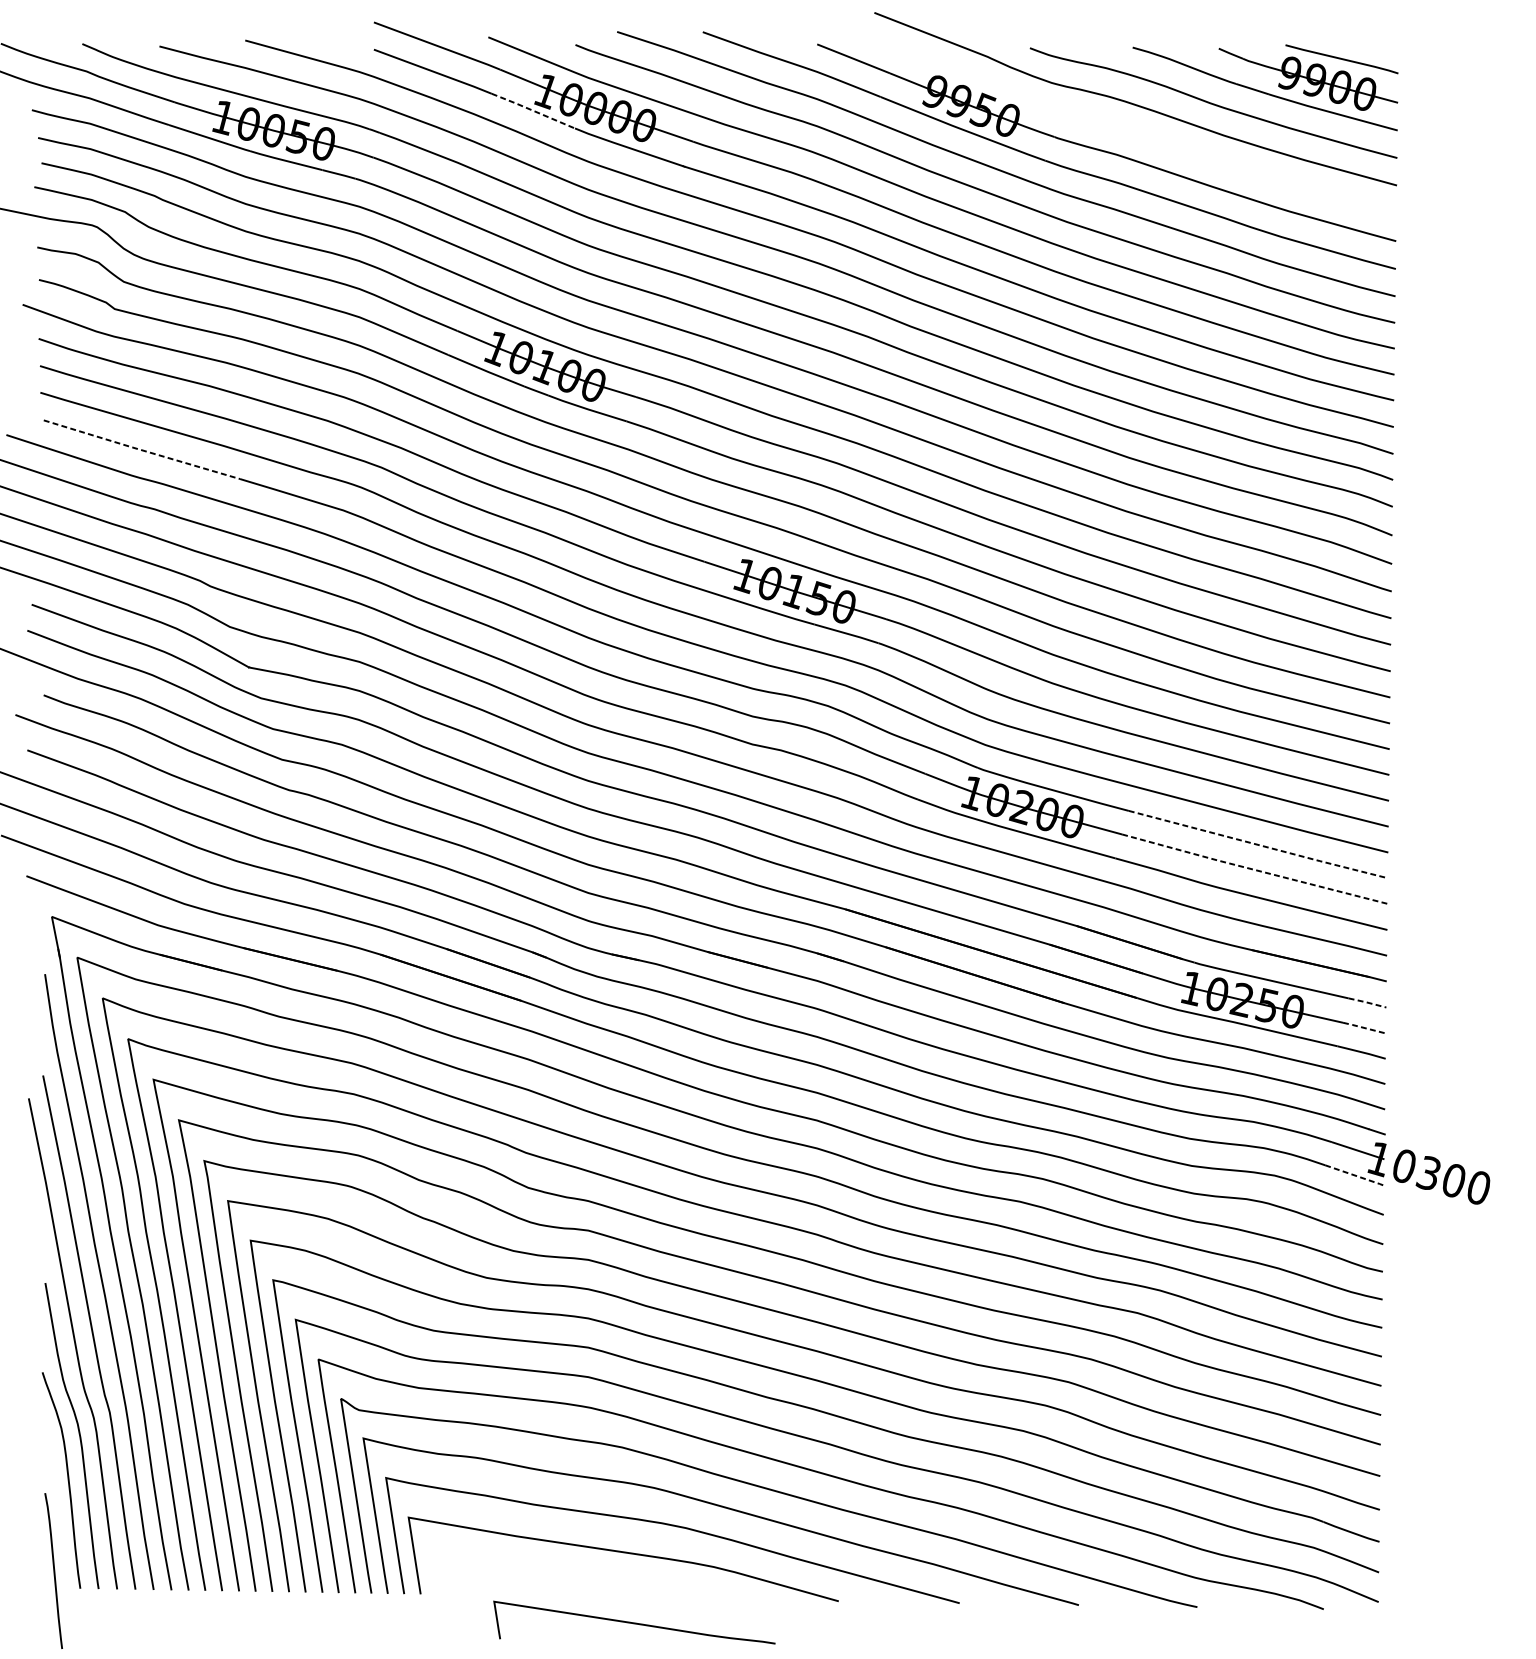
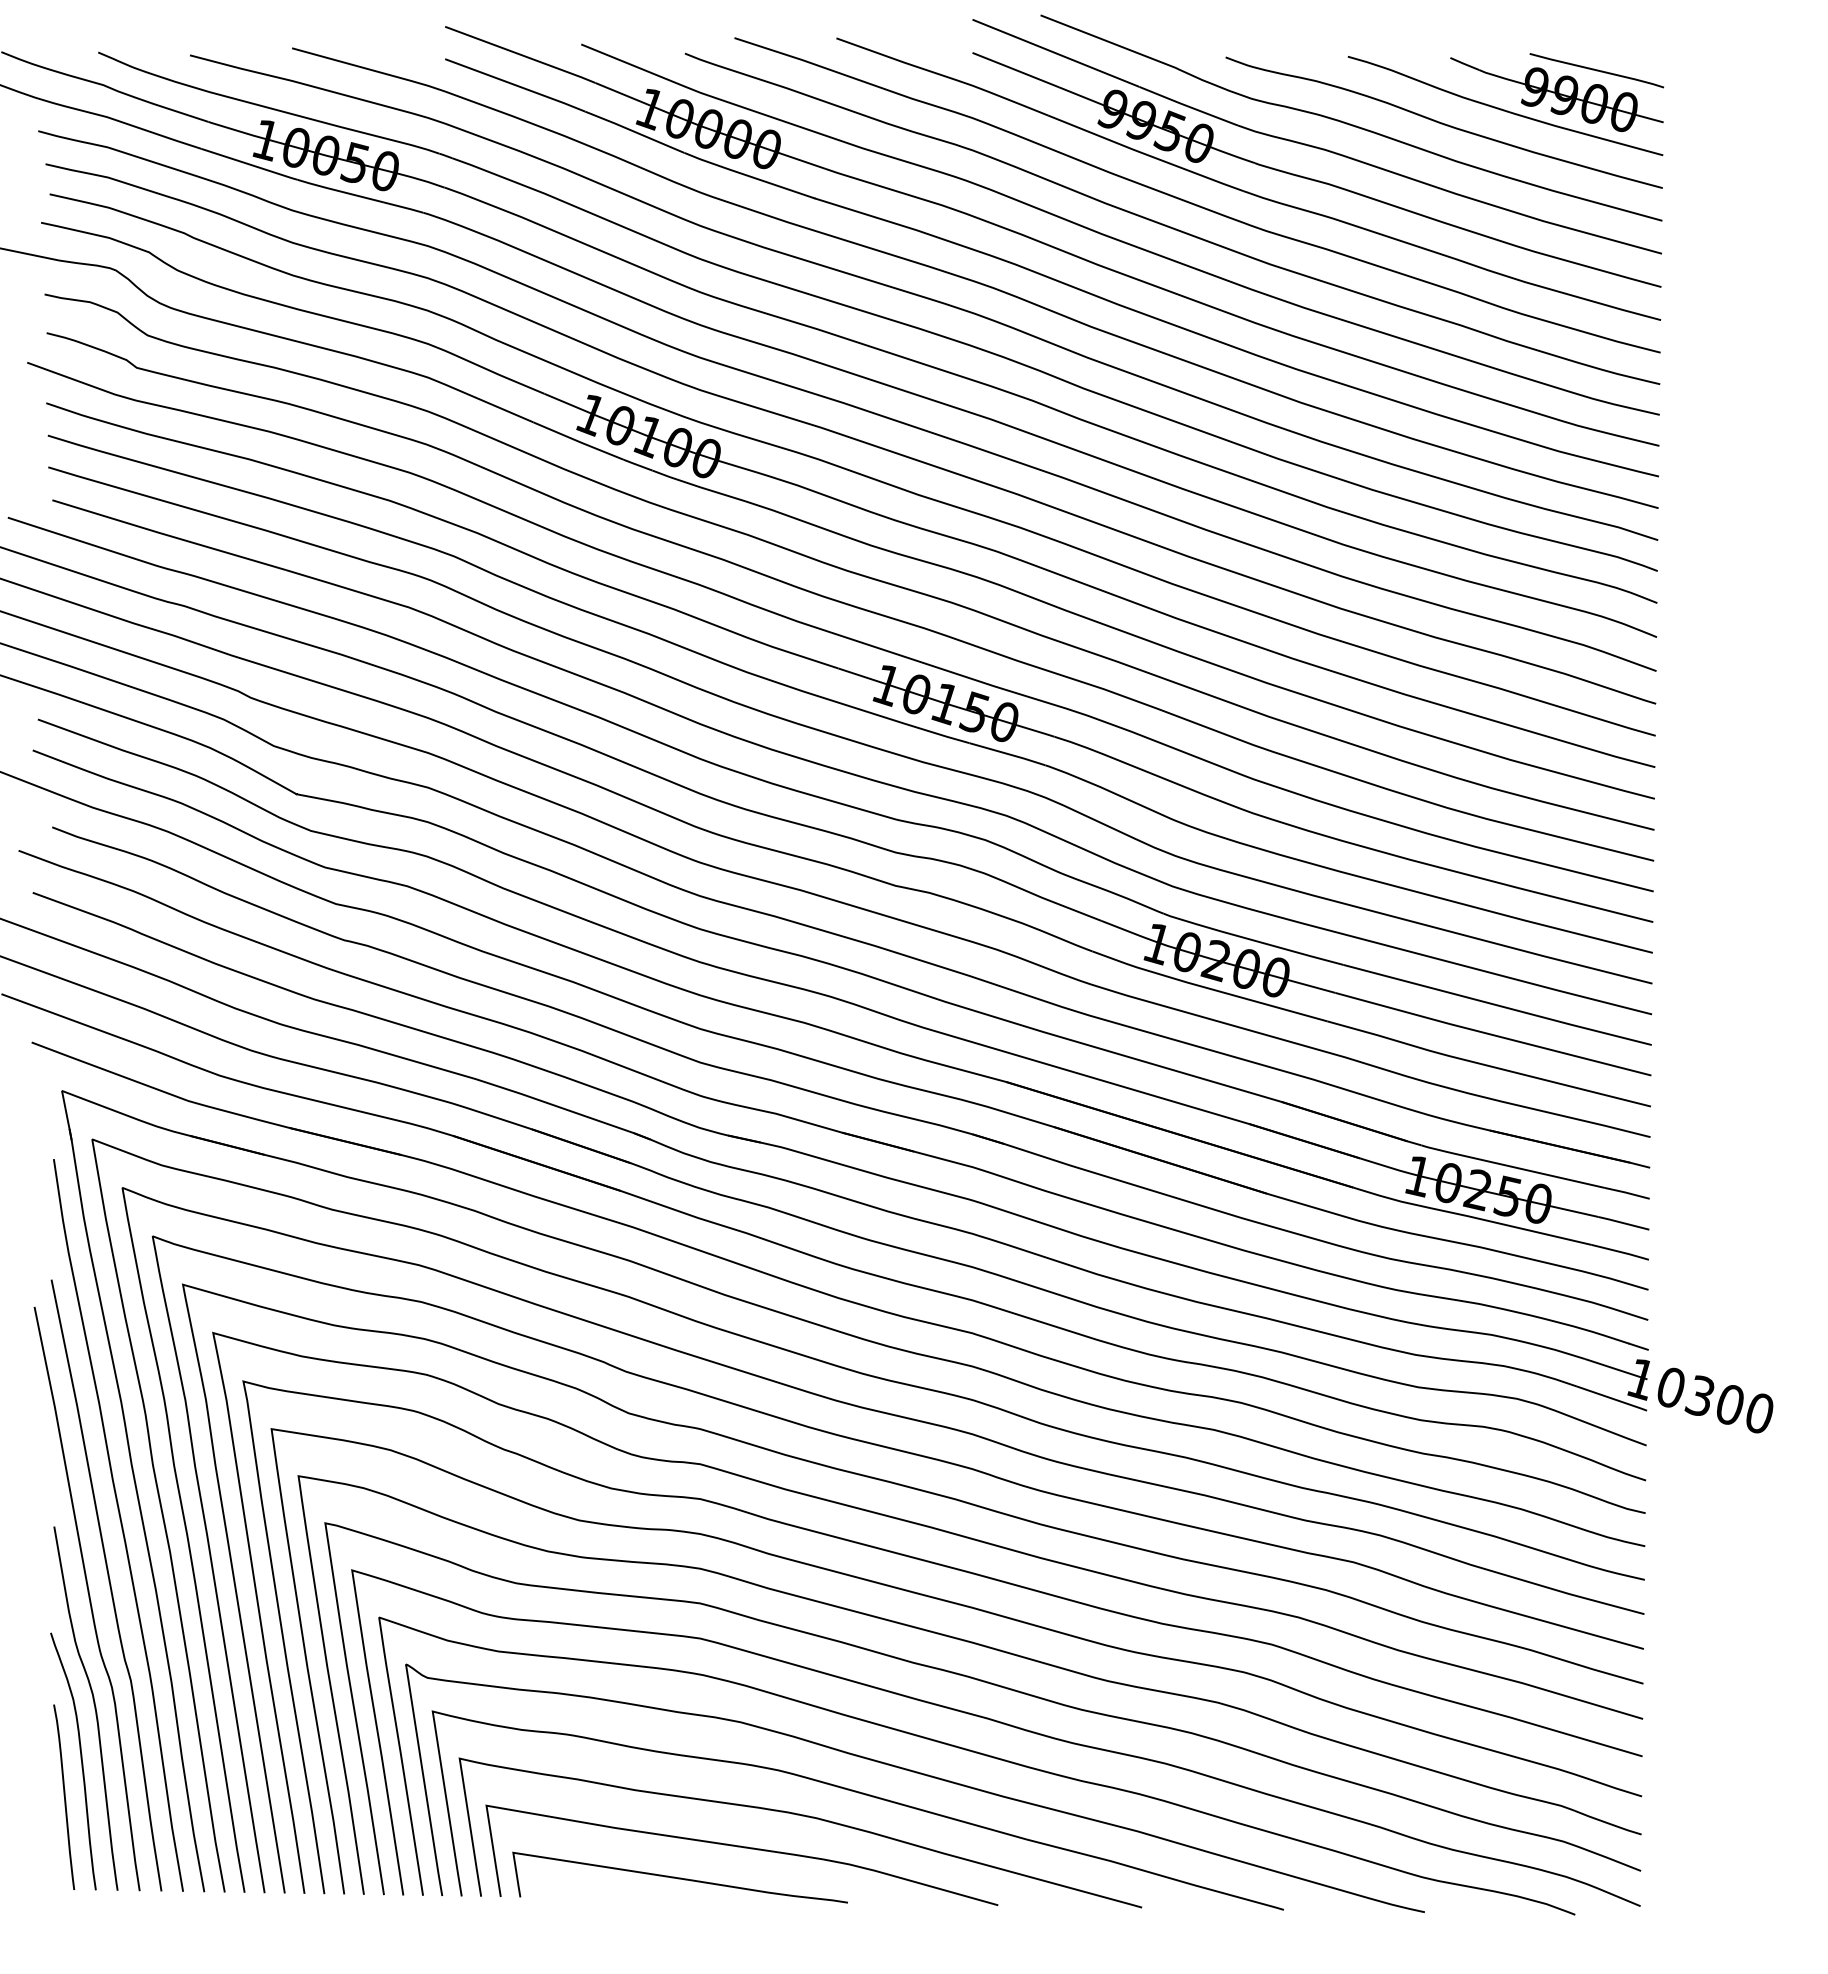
line: (533, 111) -> (635, 132), dashed -> solid
part: (1103, 122) -> (1313, 145), added
line: (141, 450) -> (168, 535), dashed -> solid
line: (1259, 845) -> (1498, 1005), dashed -> solid
line: (1254, 869) -> (1492, 1034), dashed -> solid
line: (1367, 1002) -> (1627, 1192), dashed -> solid
line: (1364, 1028) -> (1623, 1223), dashed -> solid
line: (1355, 1175) -> (1612, 1398), dashed -> solid
curve: (53, 1570) -> (64, 1796), moved
curve: (633, 1622) -> (679, 1877), moved

